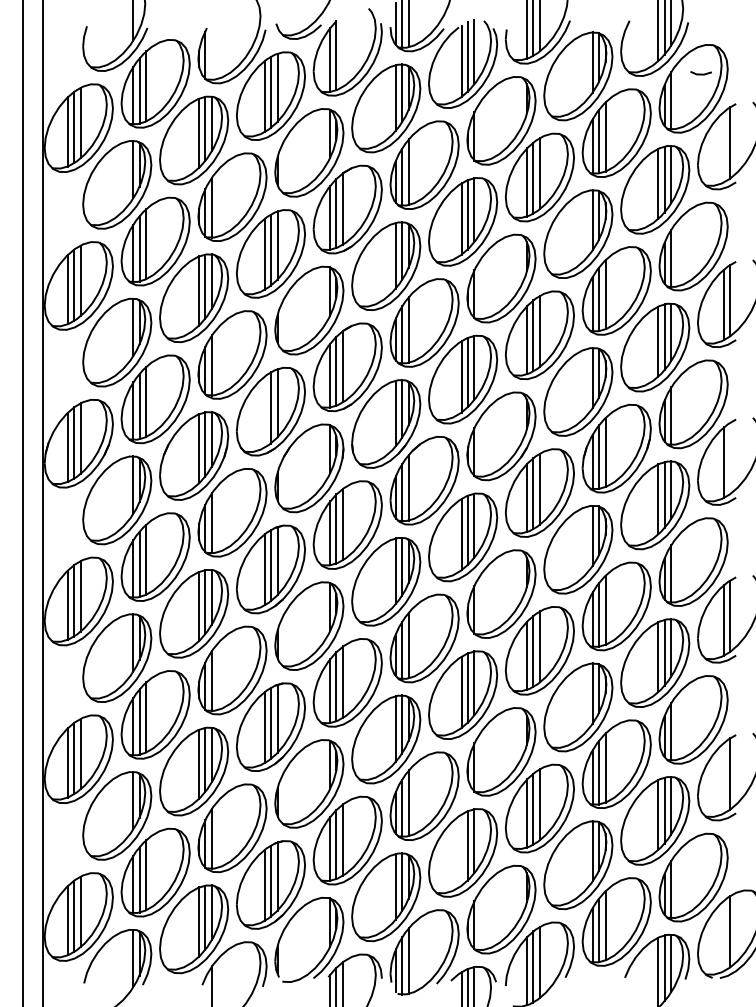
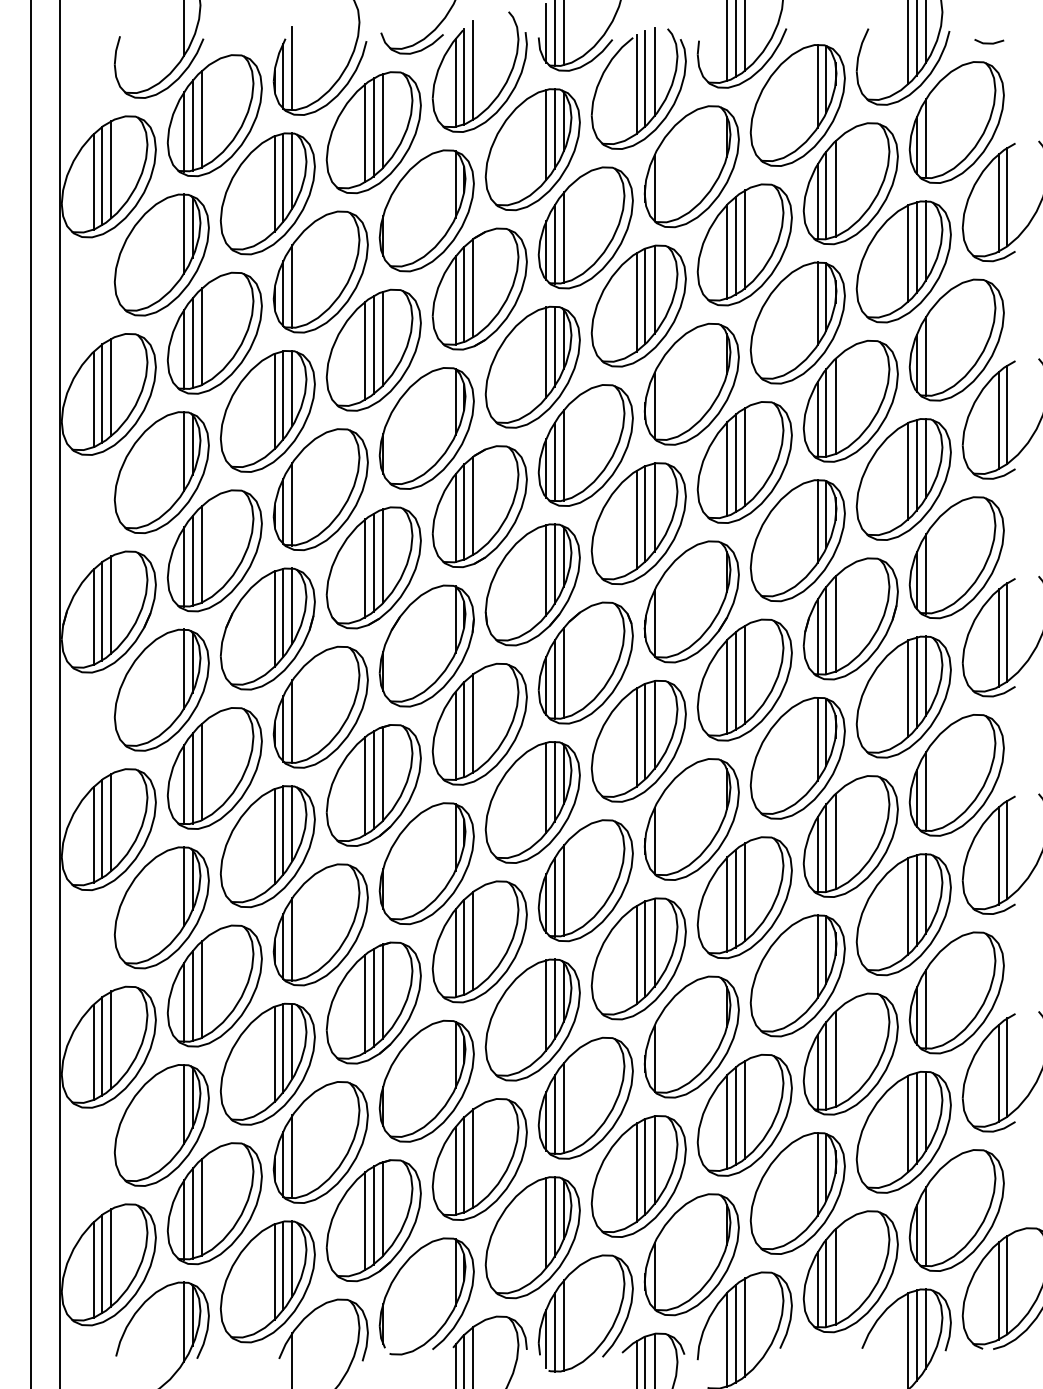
line: (211, 49) -> (291, 68), added
line: (343, 50) -> (473, 69), added
line: (700, 73) -> (988, 42), moved
line: (723, 146) -> (998, 202), added
line: (264, 411) -> (364, 567), added
line: (730, 458) -> (1007, 632), added
line: (723, 777) -> (998, 1072), added
line: (461, 849) -> (636, 1171), added
line: (723, 935) -> (998, 1290), added

